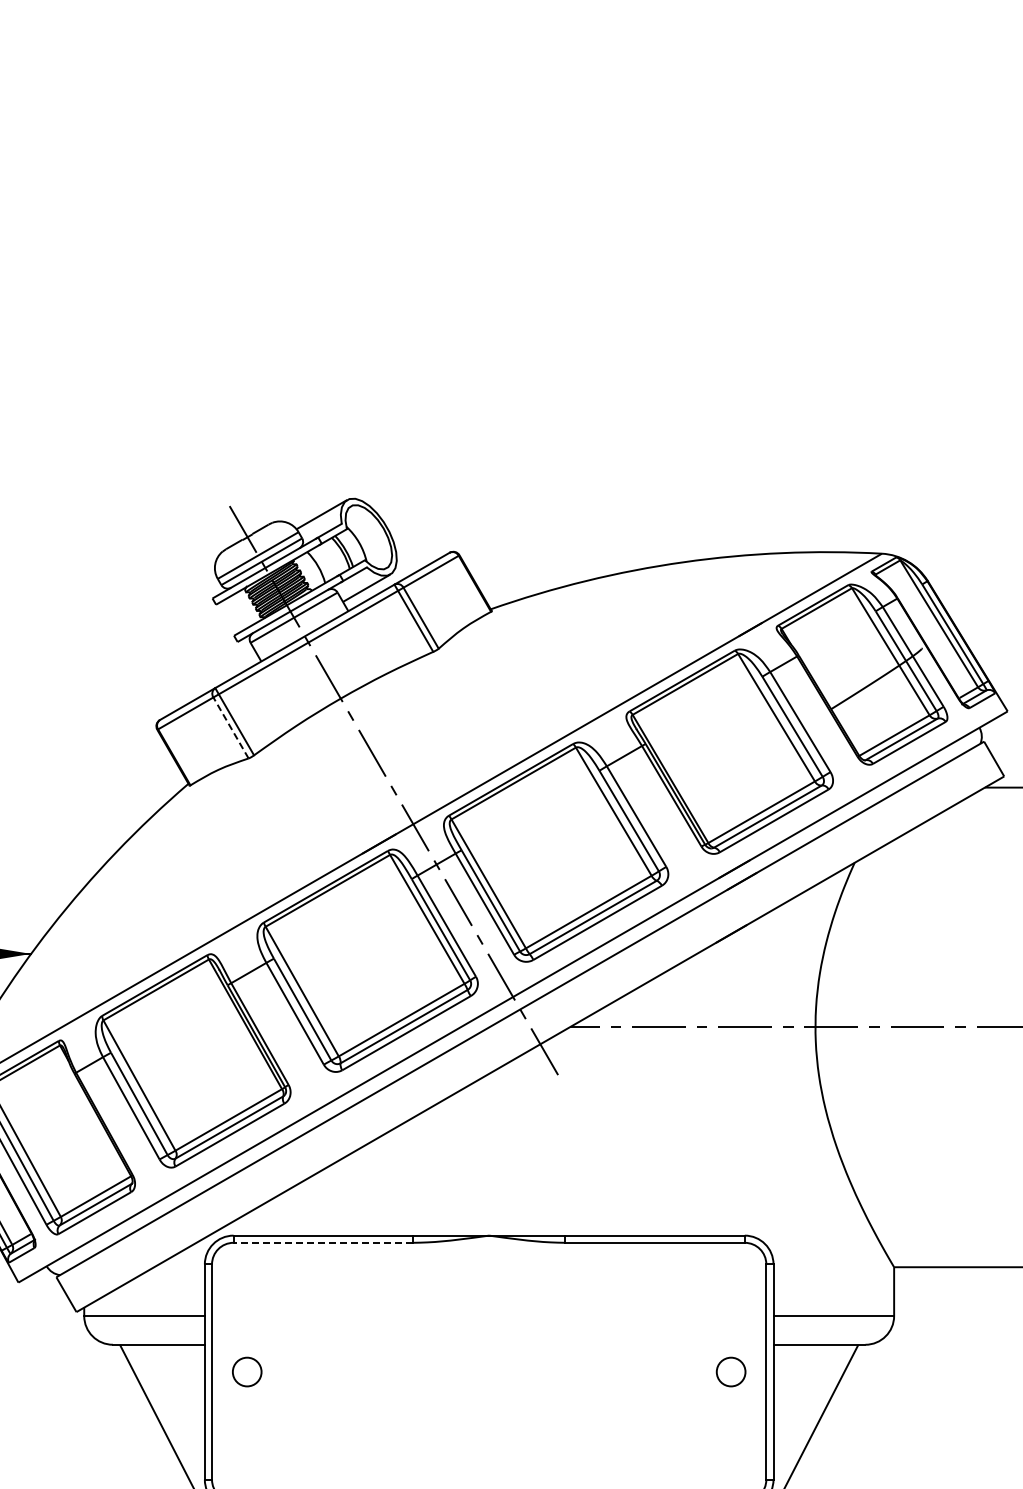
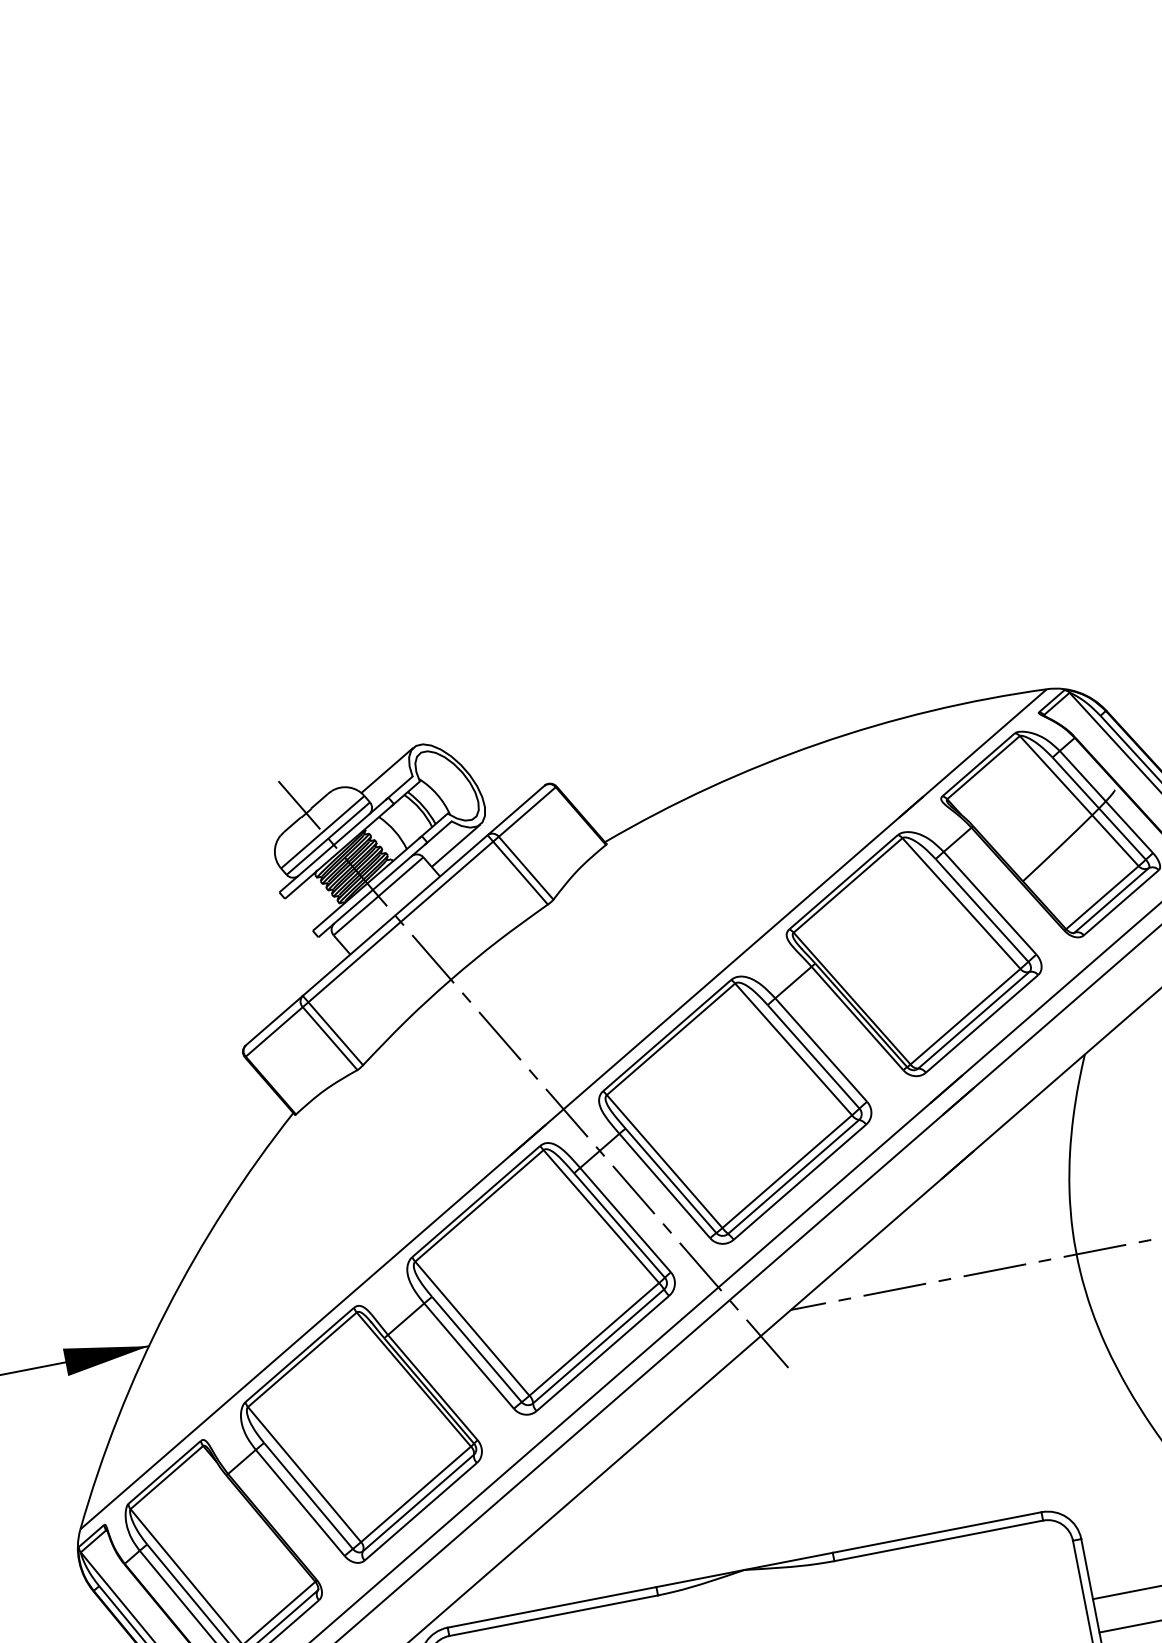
line: (230, 727) -> (329, 1038), dashed -> solid
line: (323, 1242) -> (553, 1615), dashed -> solid

